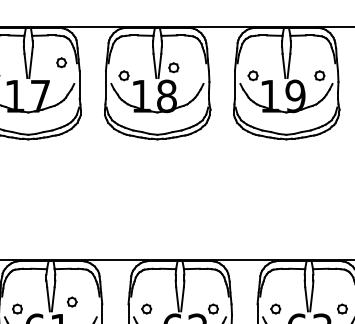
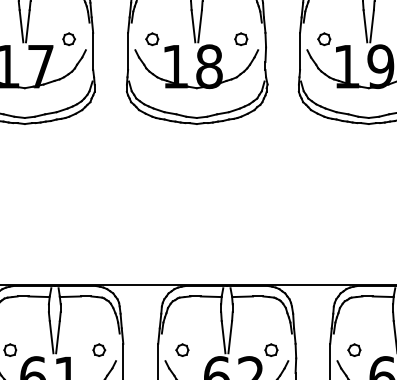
part: (61, 62) -> (68, 38), moved
part: (173, 67) -> (240, 38), moved
part: (72, 301) -> (99, 349), moved

